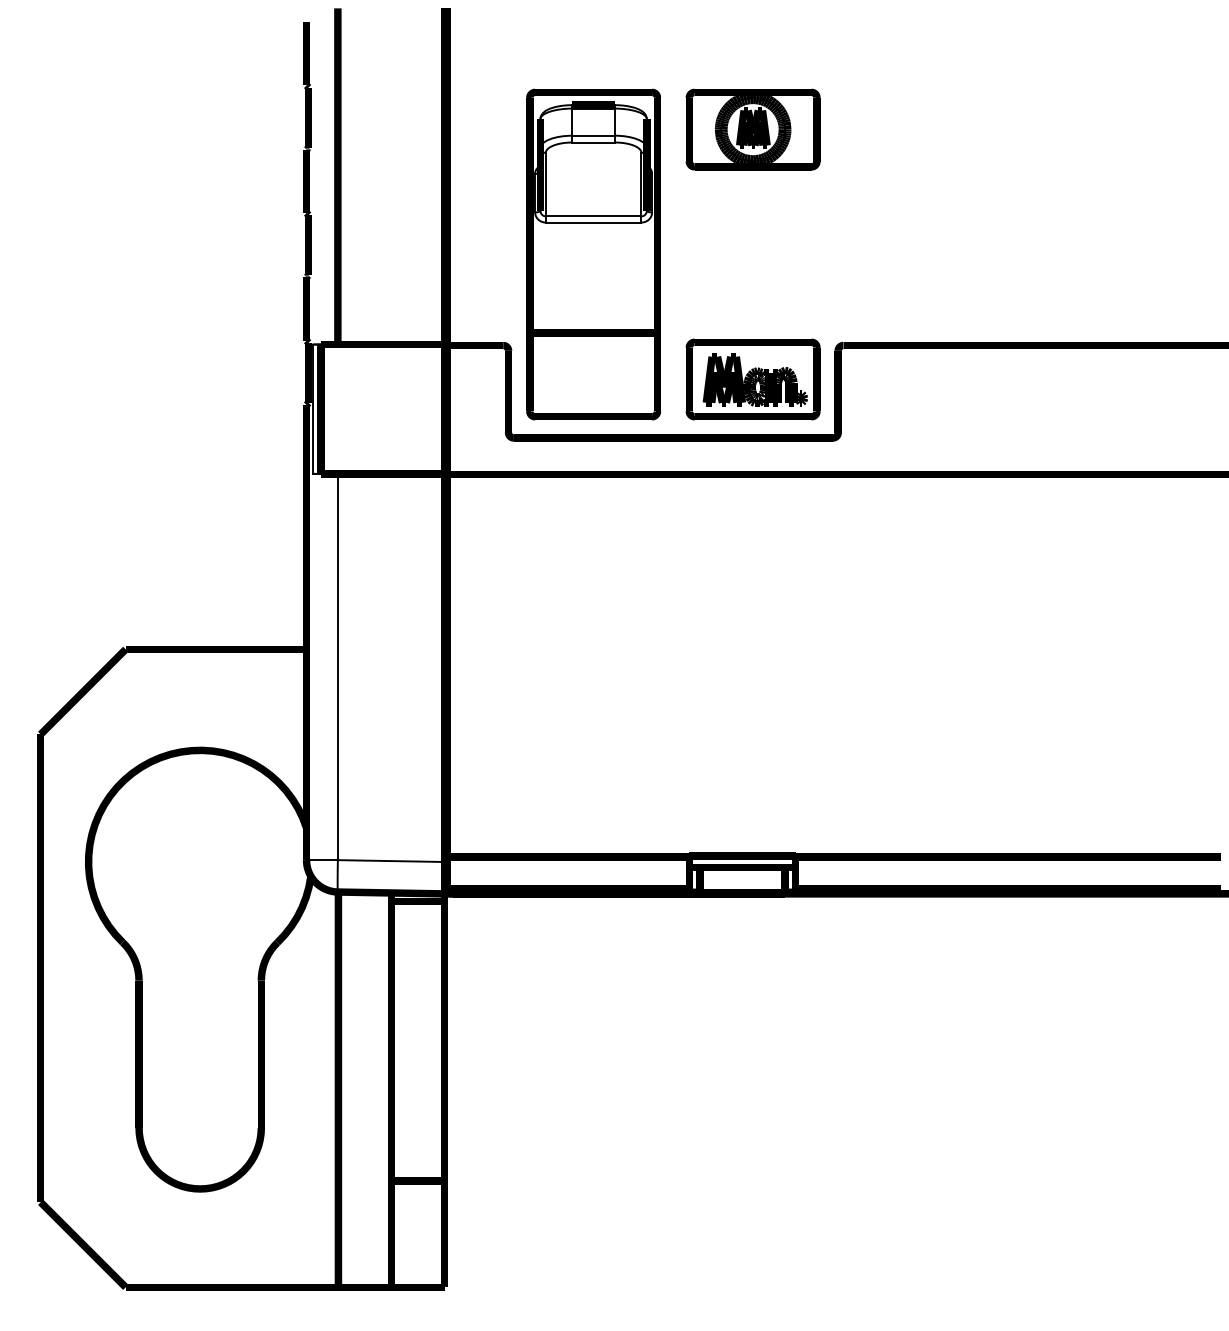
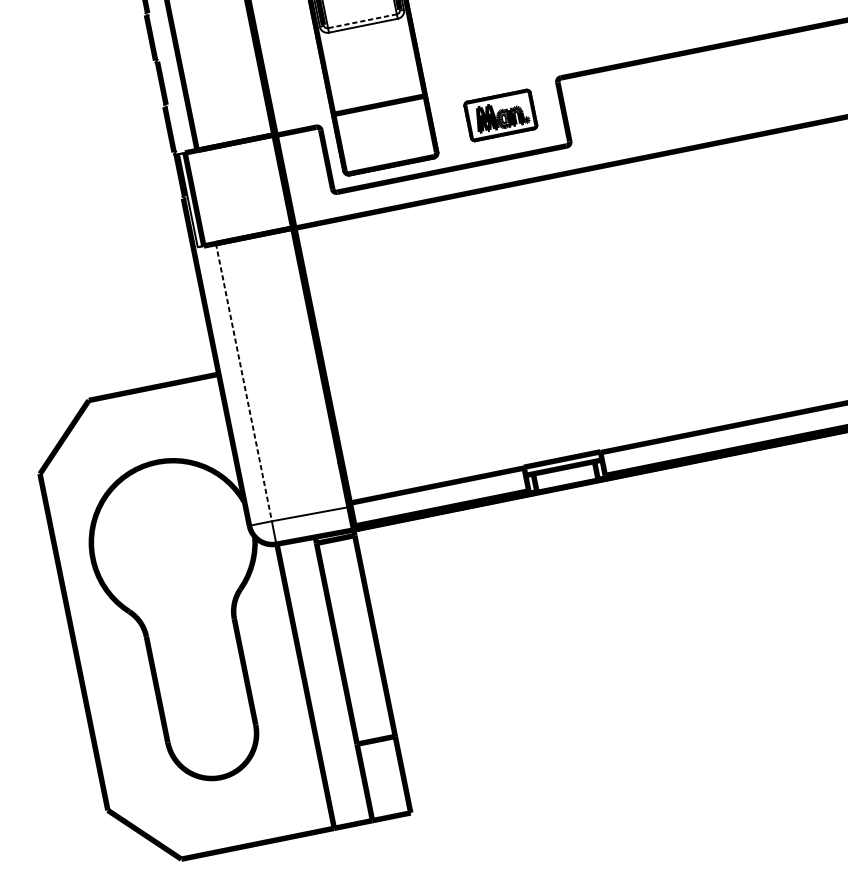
line: (593, 216) -> (362, 21), solid -> dashed
part: (752, 379) -> (500, 115), size x0.7
line: (337, 667) -> (243, 382), solid -> dashed

